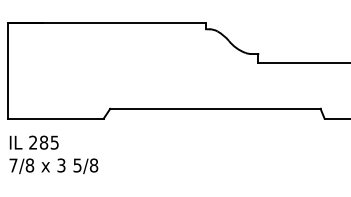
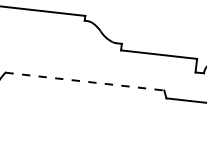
line: (215, 108) -> (84, 81), solid -> dashed

